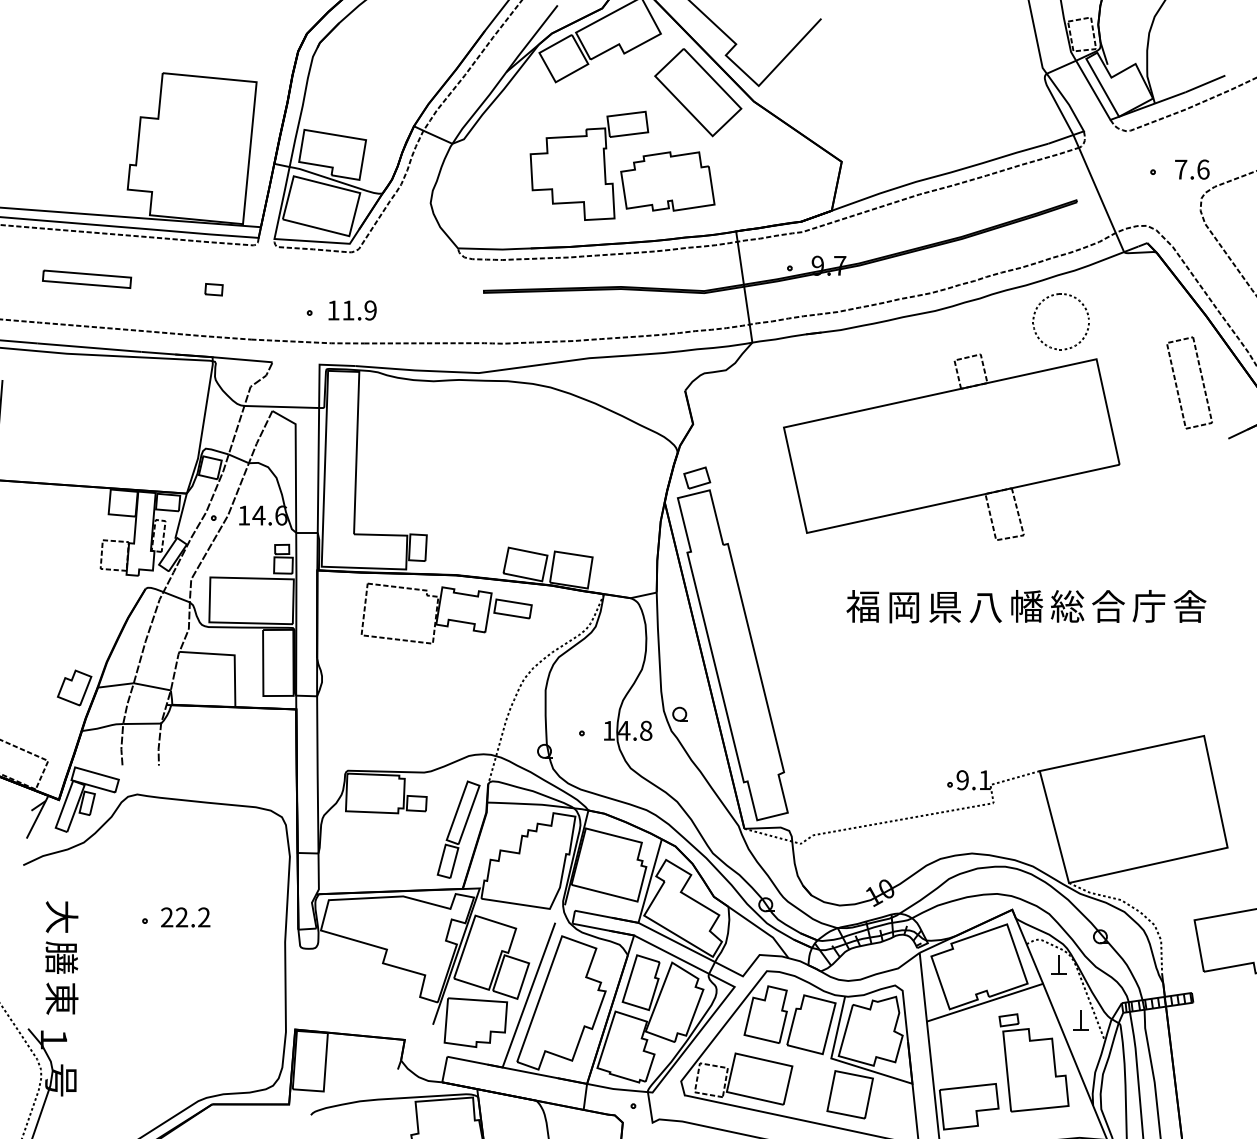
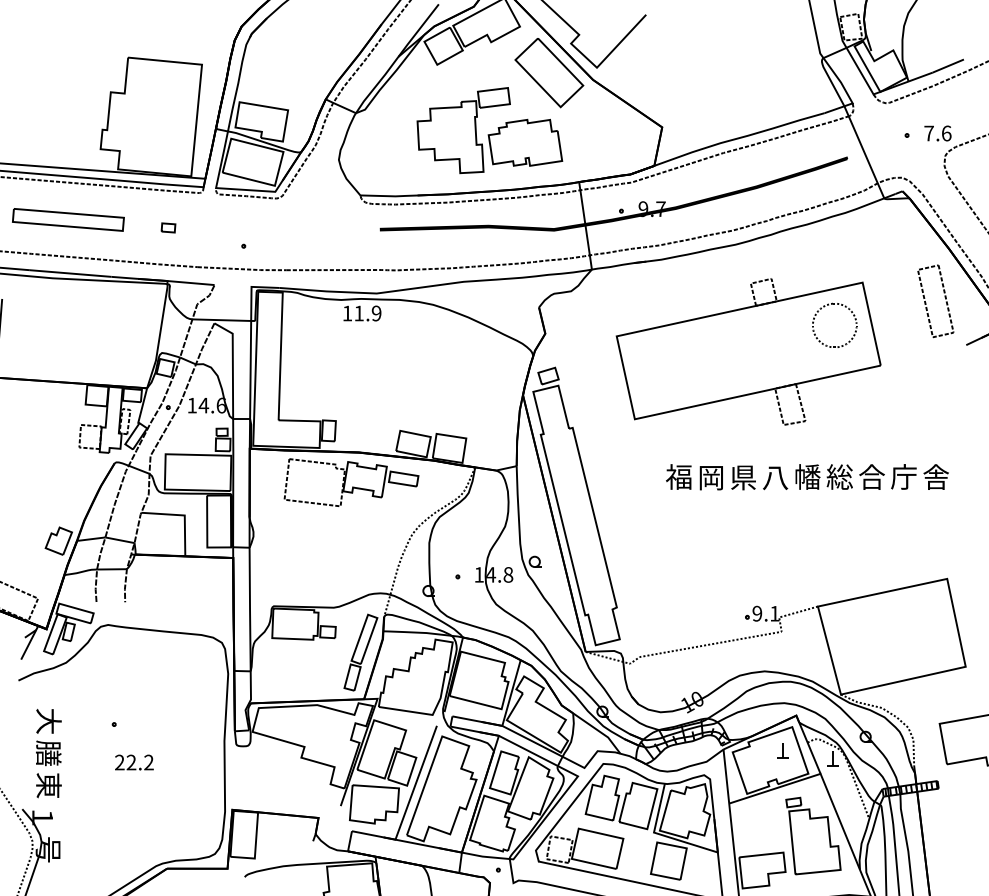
part: (87, 278) -> (69, 219), size x1.6
part: (1048, 298) -> (824, 307), moved
text: (352, 310) -> (362, 313), moved
text: (185, 917) -> (134, 762), moved
part: (1080, 1020) -> (783, 750), moved

